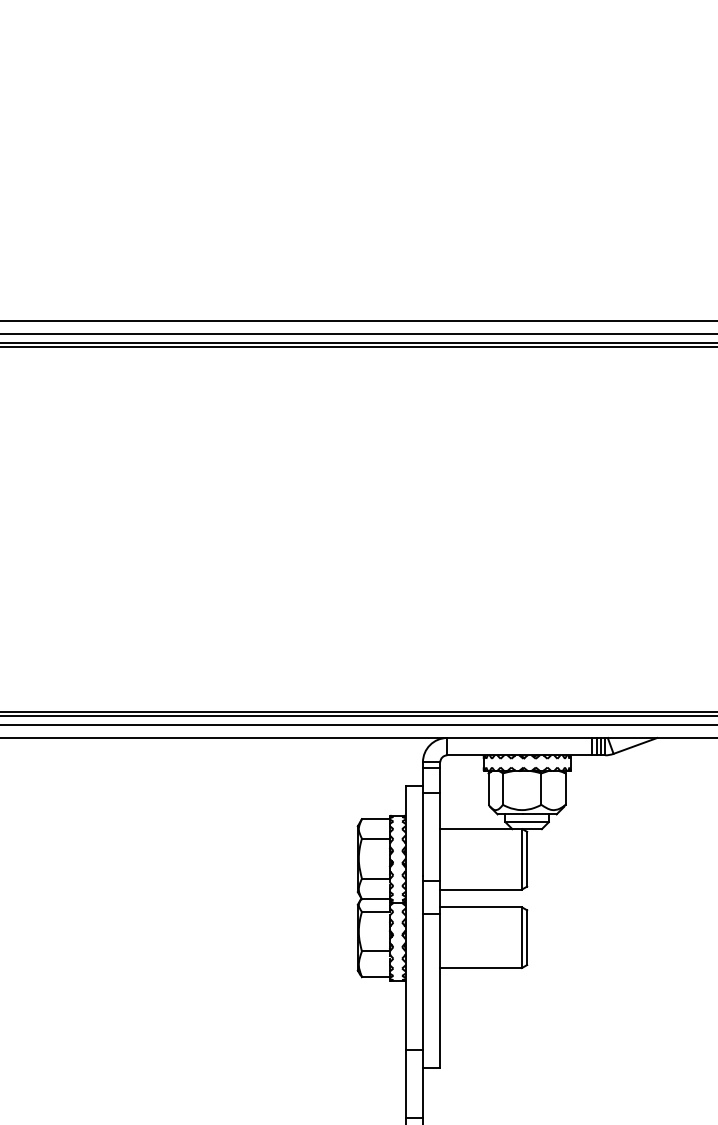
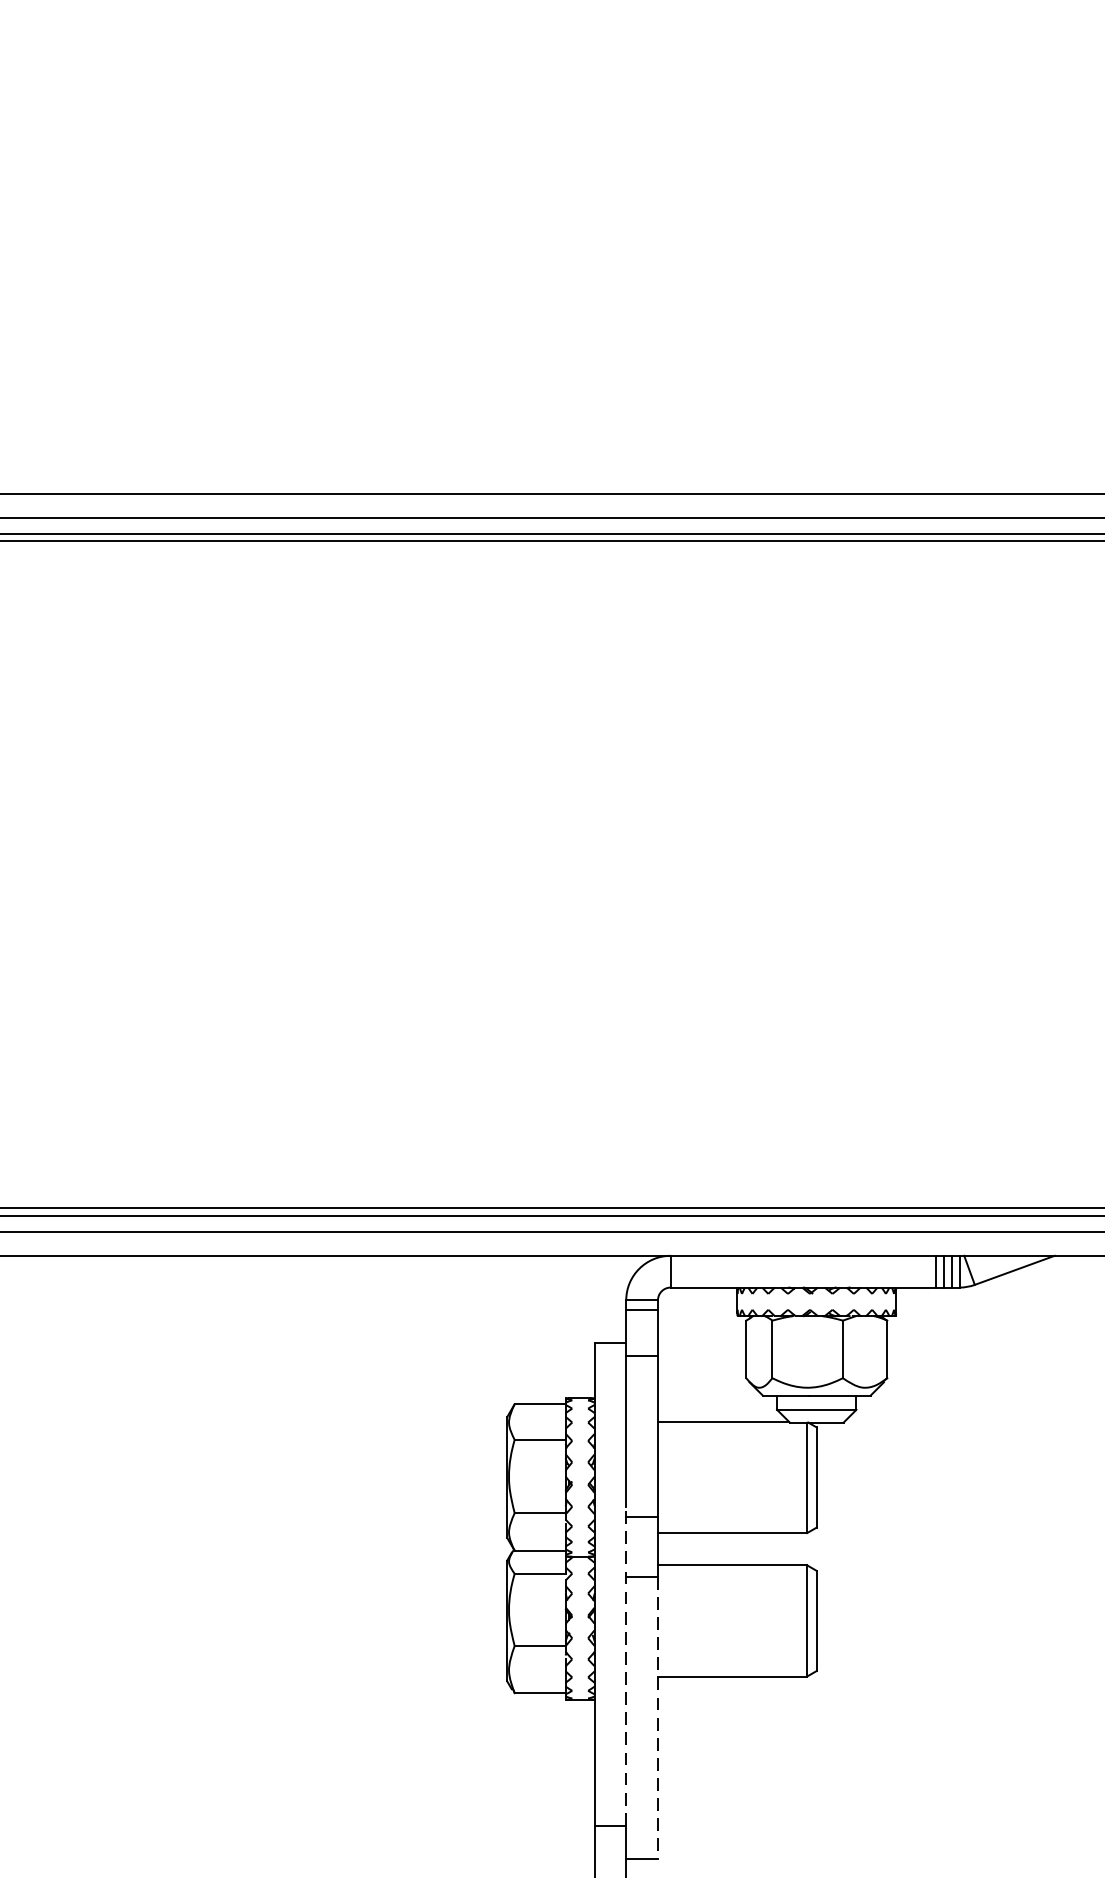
line: (422, 962) -> (625, 1666), solid -> dashed
line: (440, 991) -> (658, 1719), solid -> dashed

